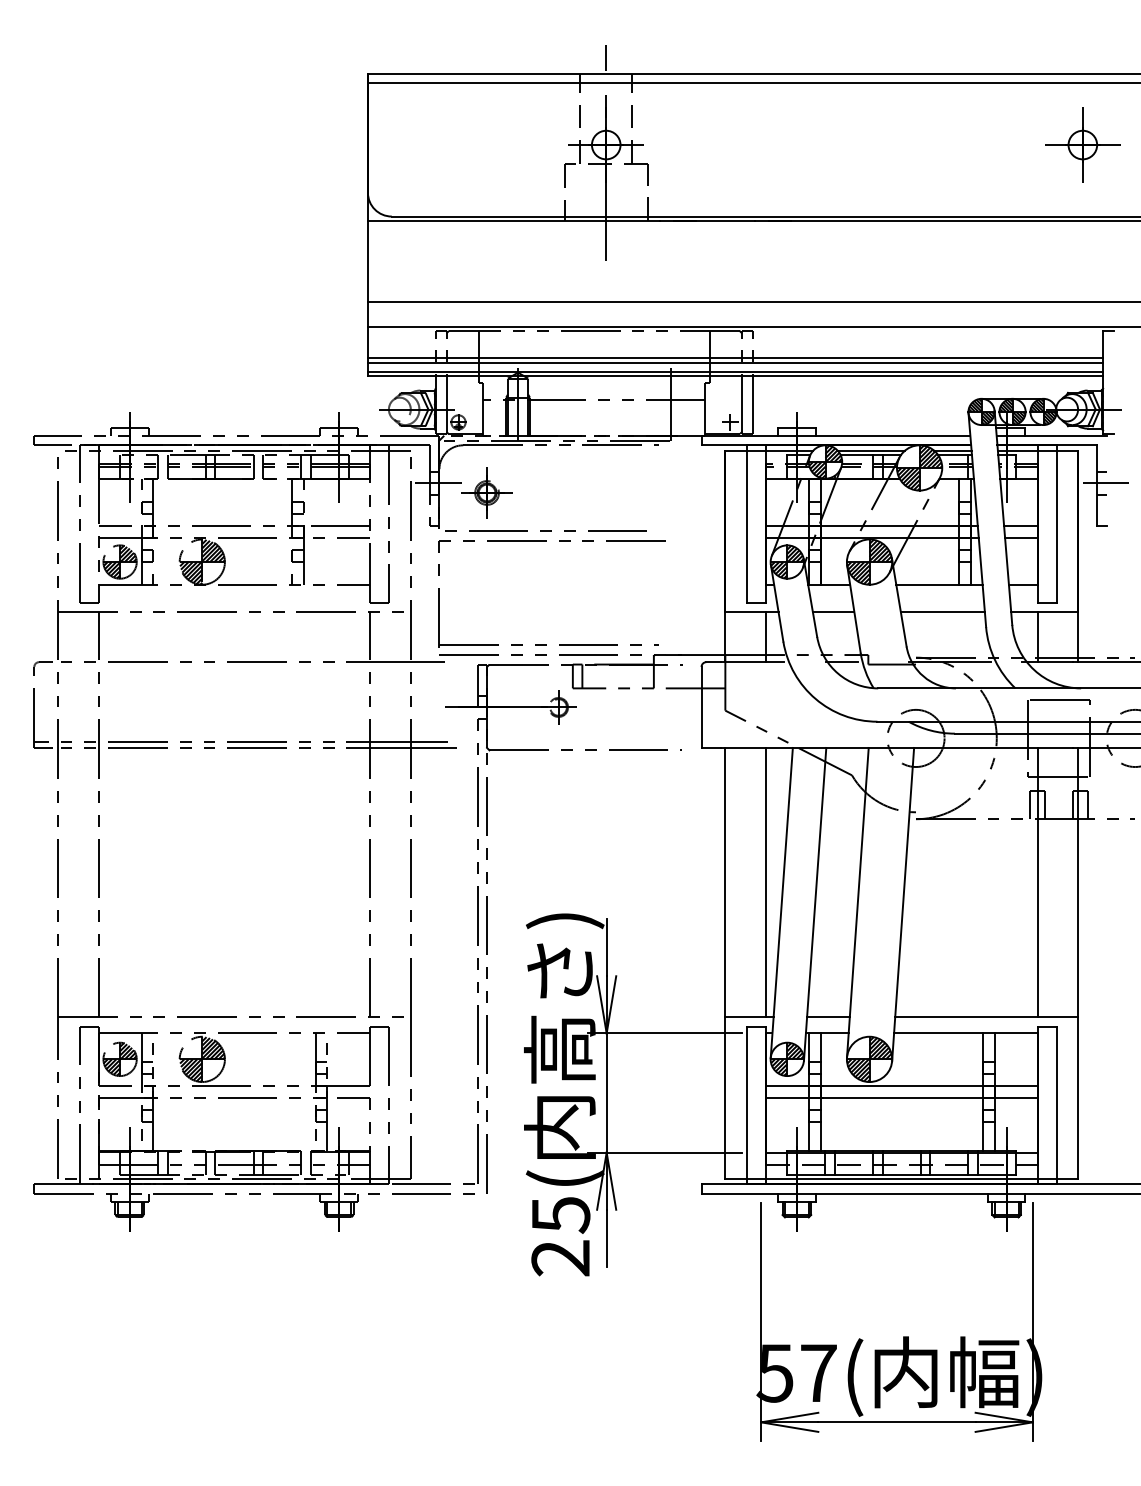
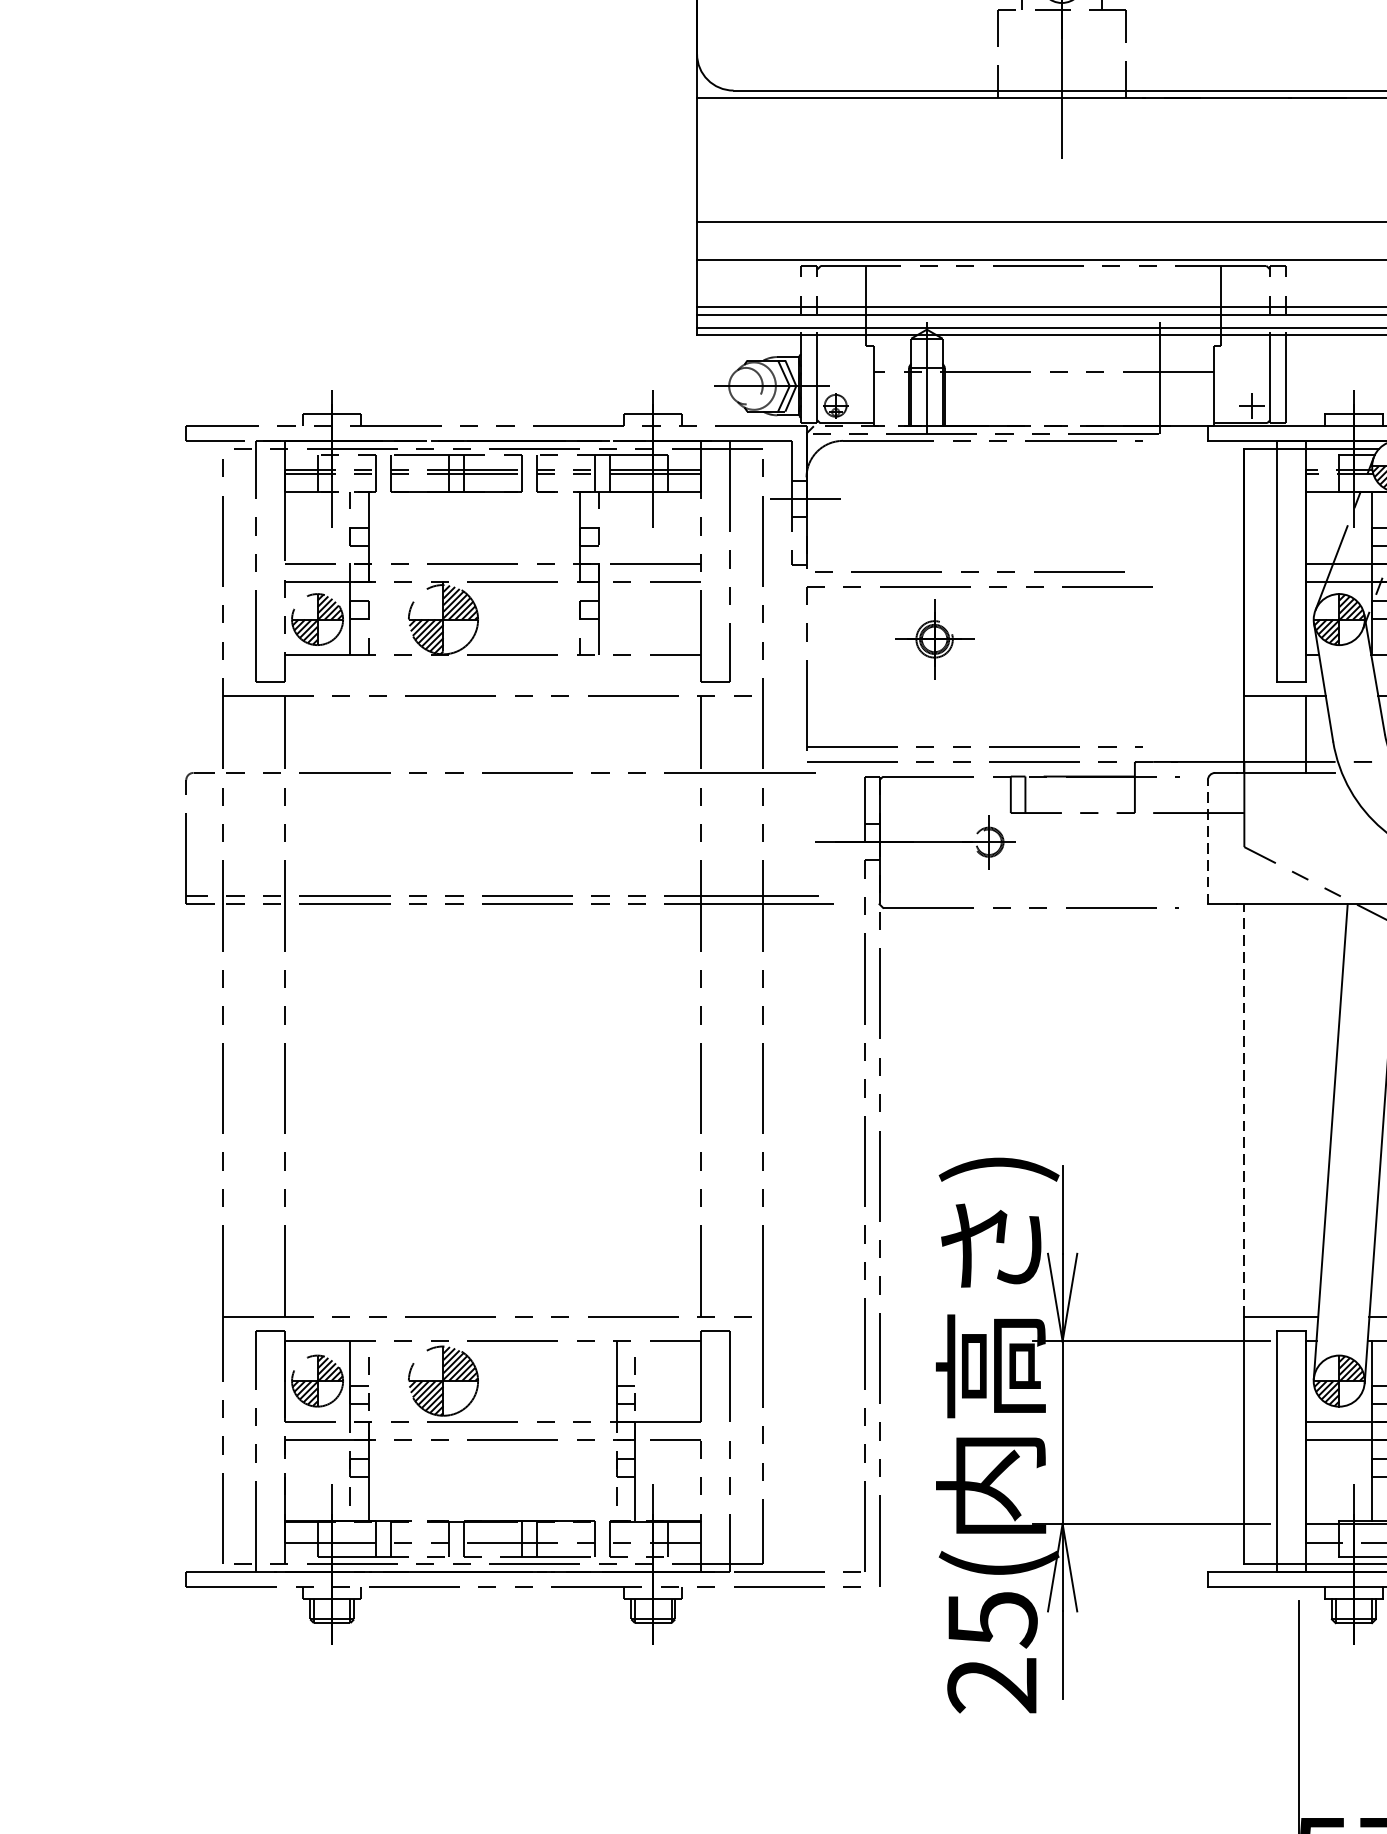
part: (486, 492) -> (933, 638), moved
line: (701, 707) -> (1207, 842), solid -> dashed
line: (725, 882) -> (1244, 1110), solid -> dashed
line: (765, 882) -> (1305, 1110), removed

